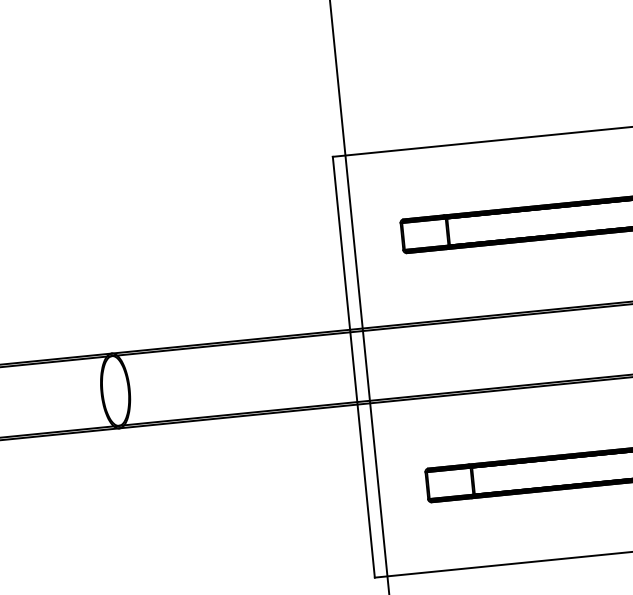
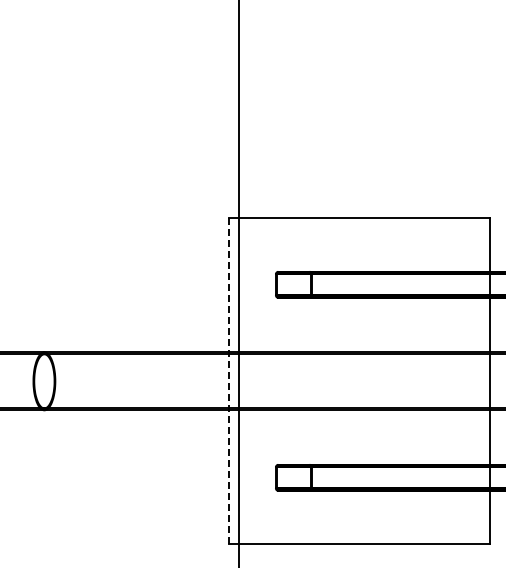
line: (353, 367) -> (228, 381), solid -> dashed

